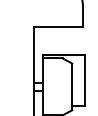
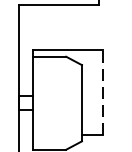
line: (85, 80) -> (103, 92), solid -> dashed

